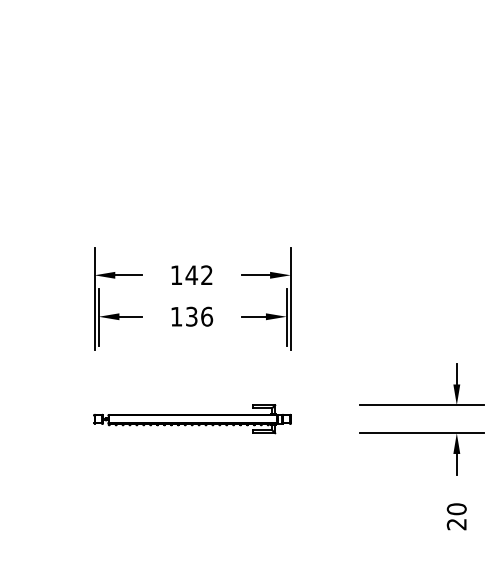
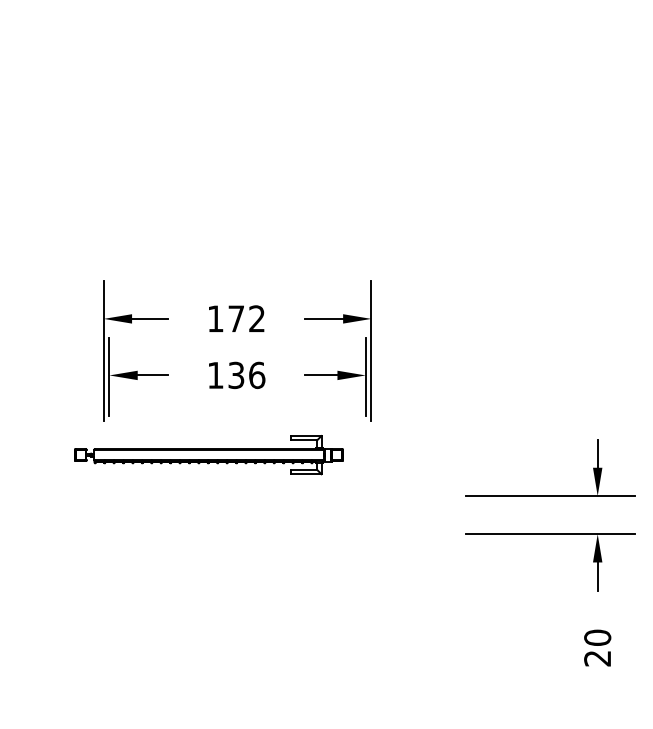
text: (191, 274) -> (235, 317), 142 -> 172
part: (192, 419) -> (208, 455), moved

